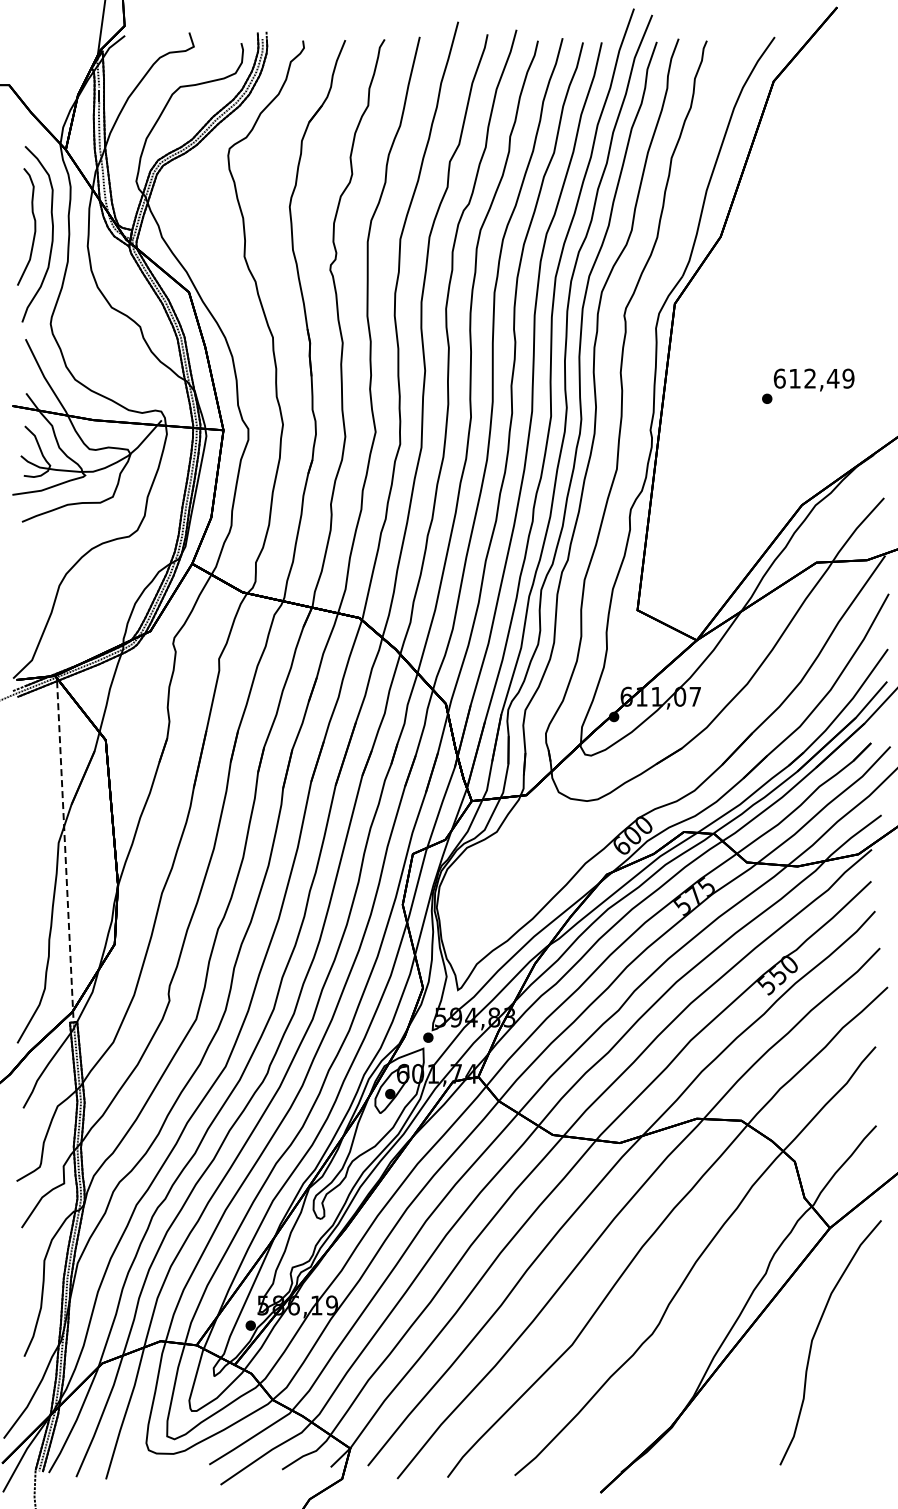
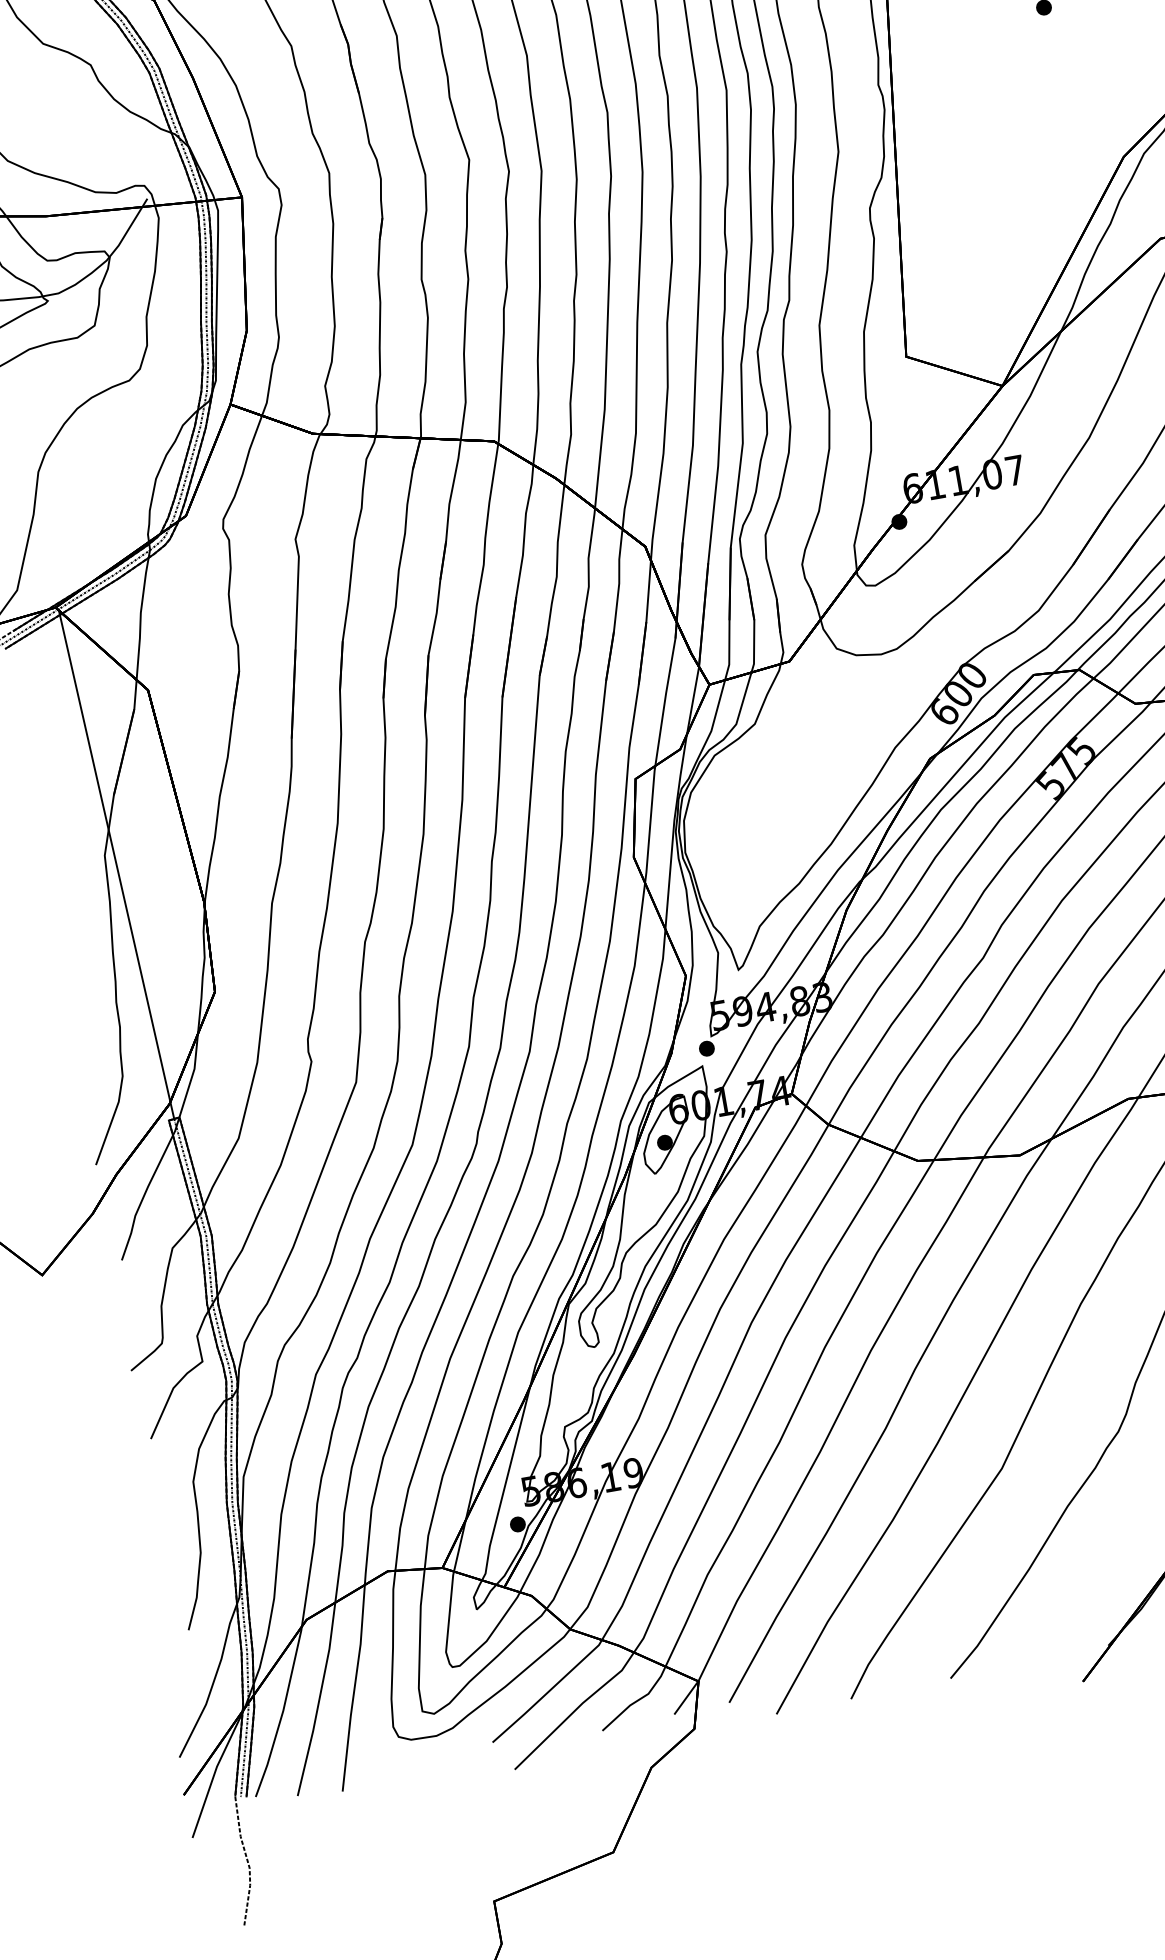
line: (65, 851) -> (117, 866), dashed -> solid

